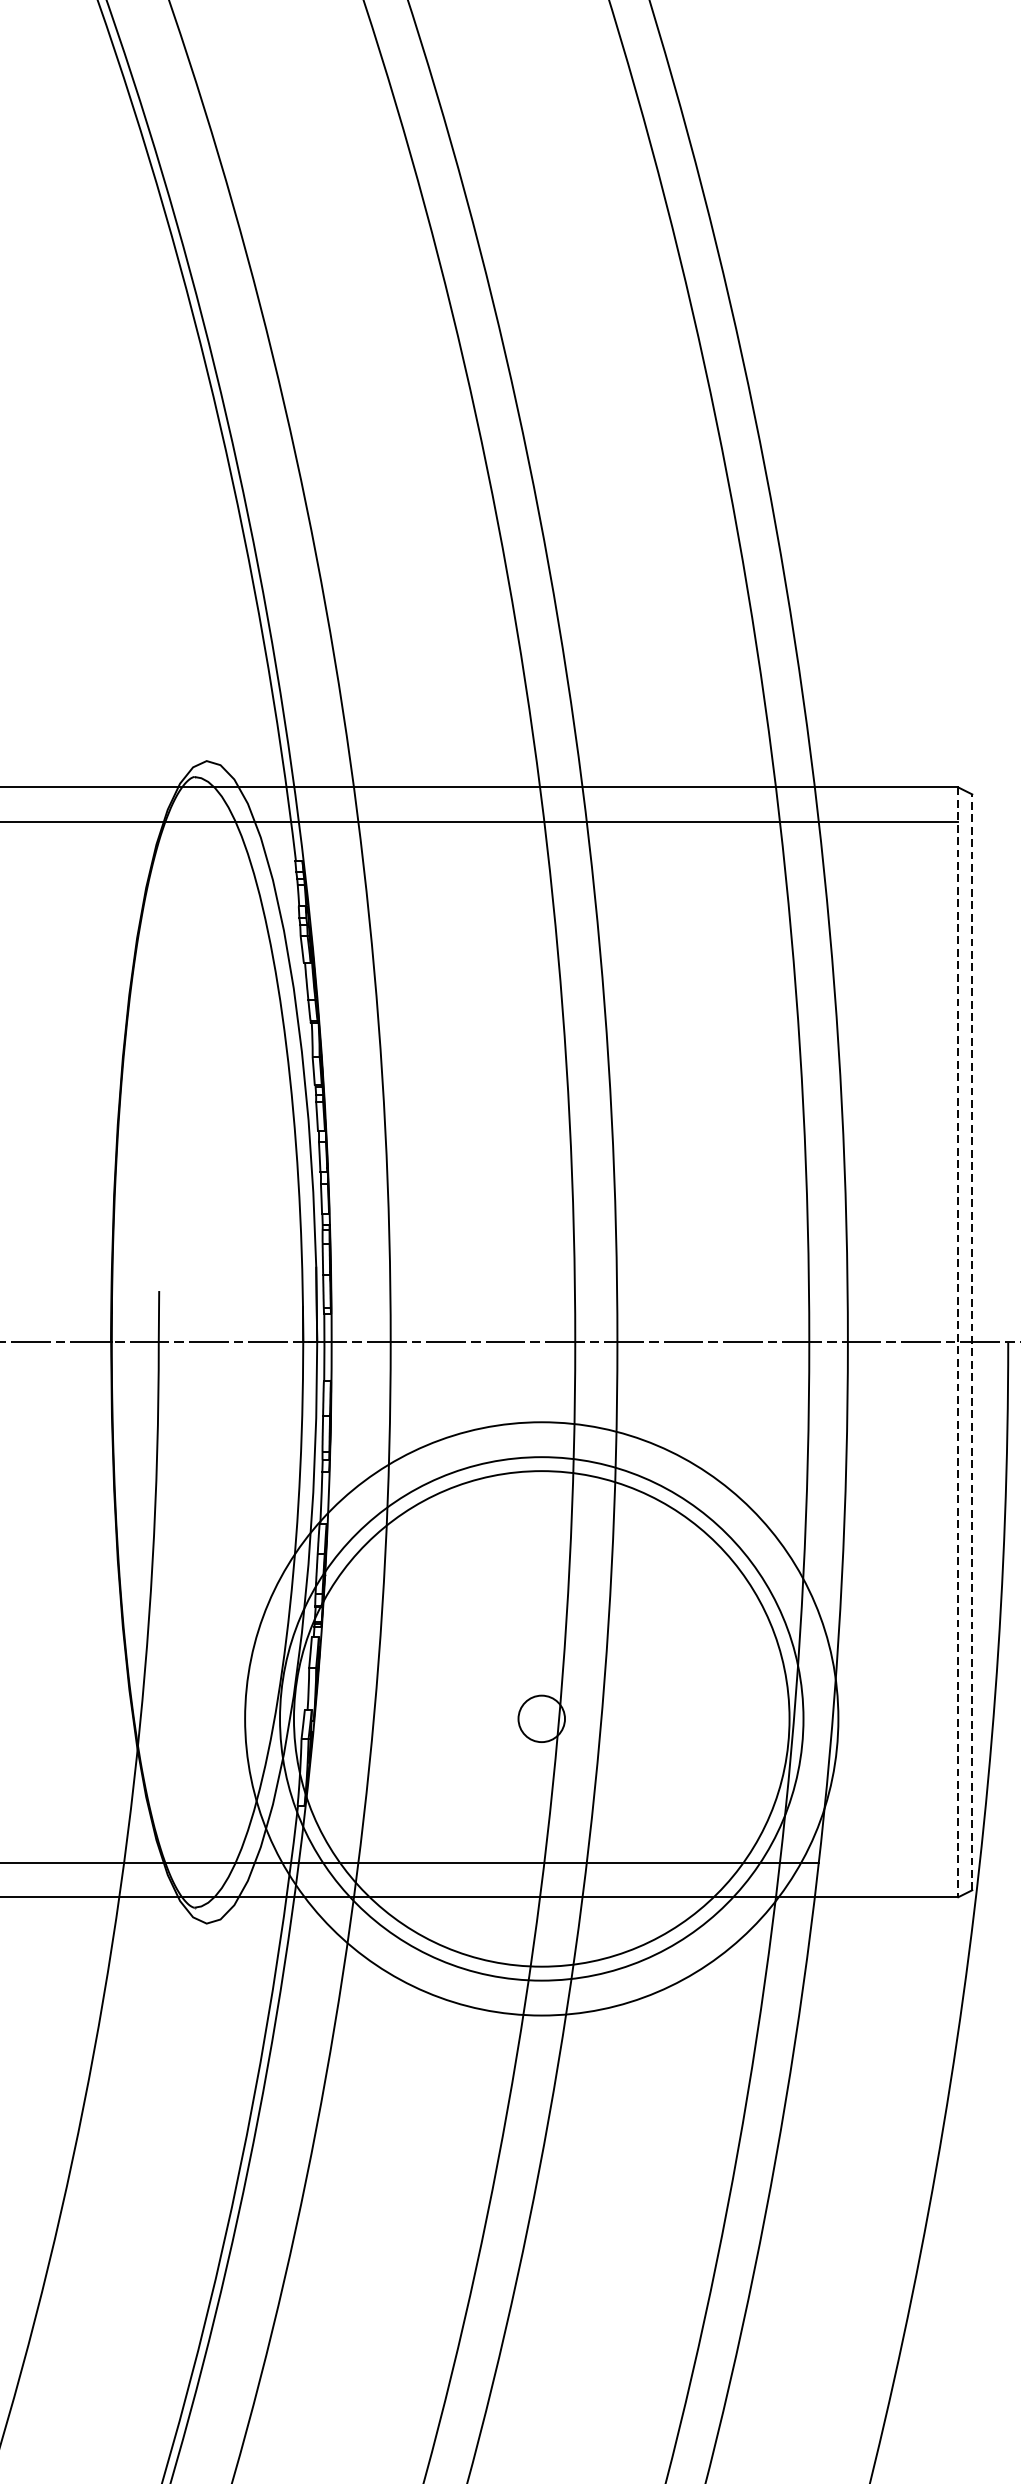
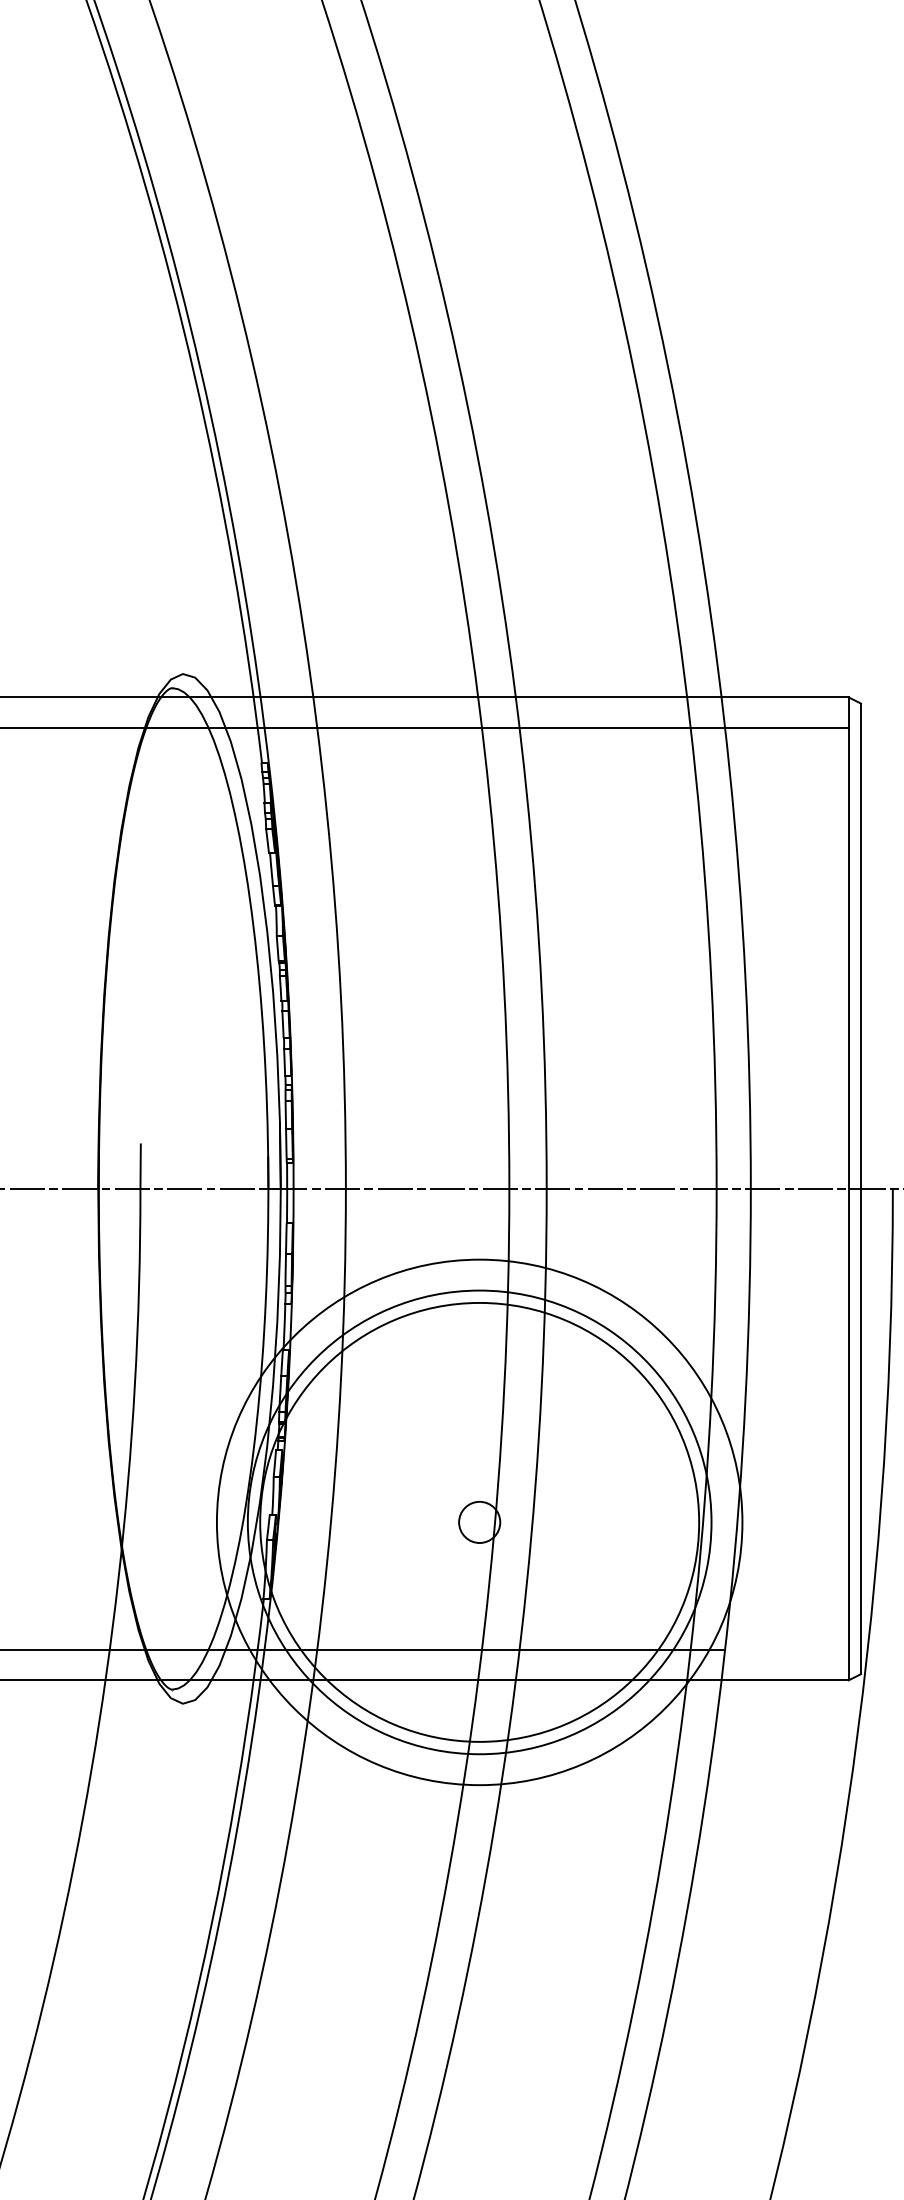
line: (972, 1341) -> (861, 1188), dashed -> solid
line: (958, 1343) -> (848, 1189), dashed -> solid

